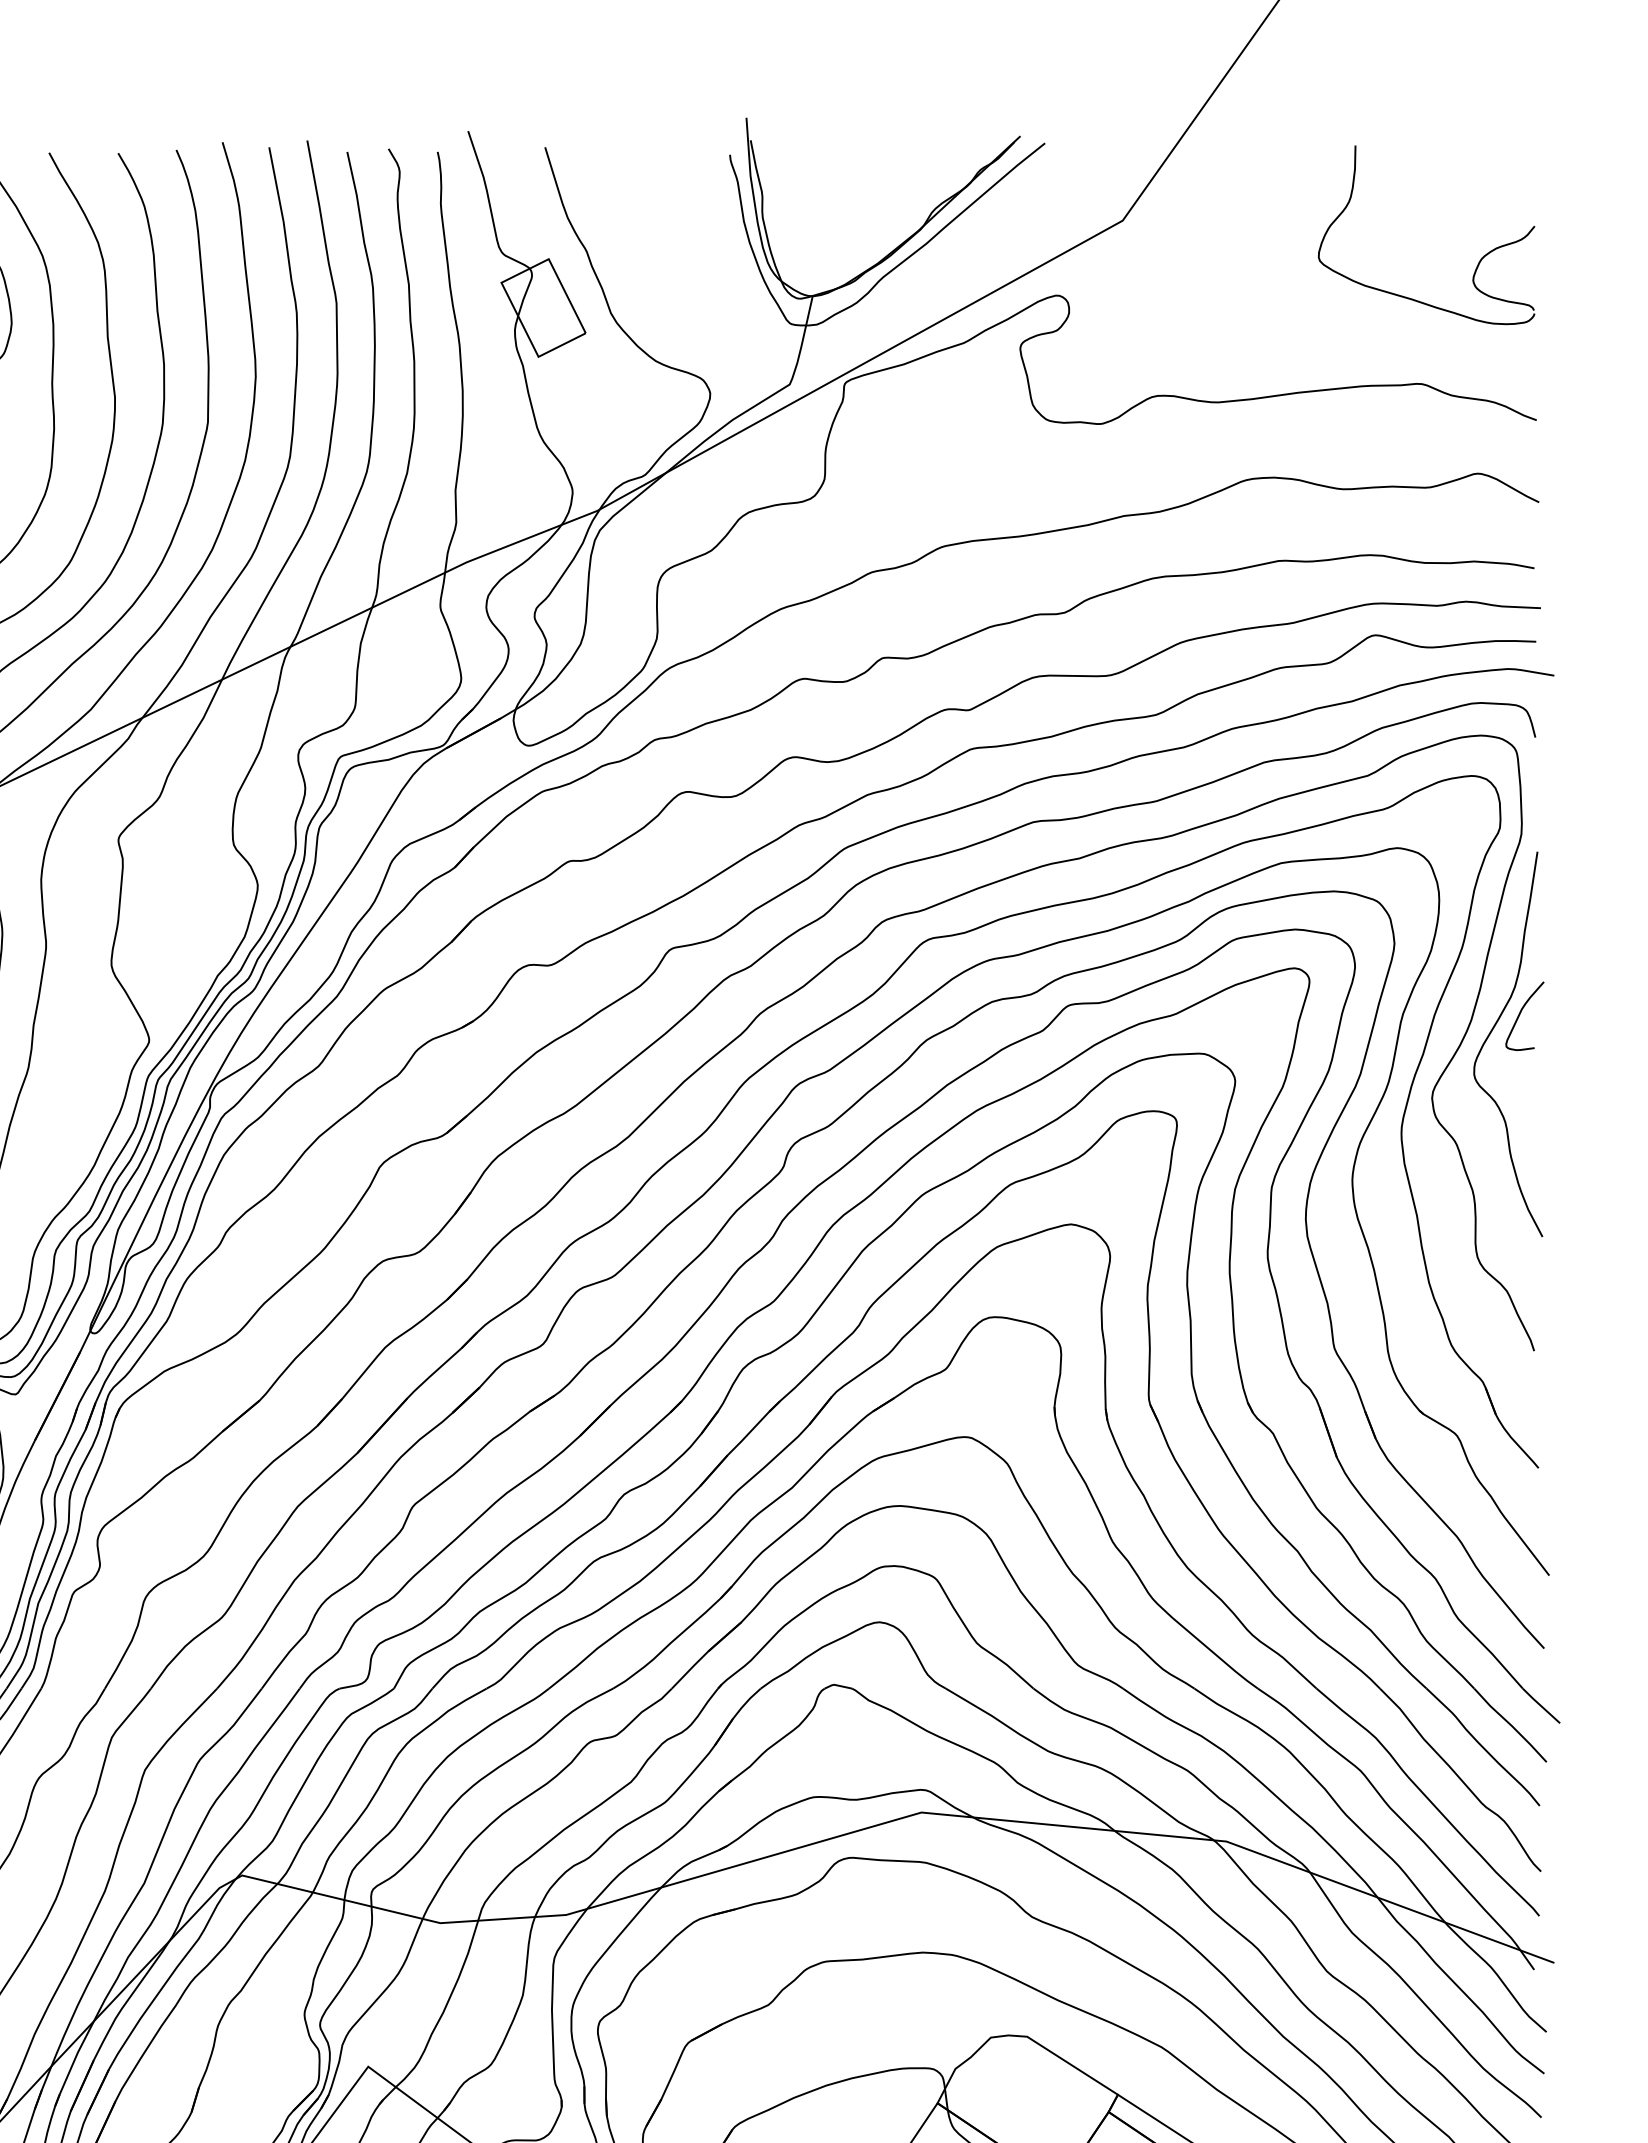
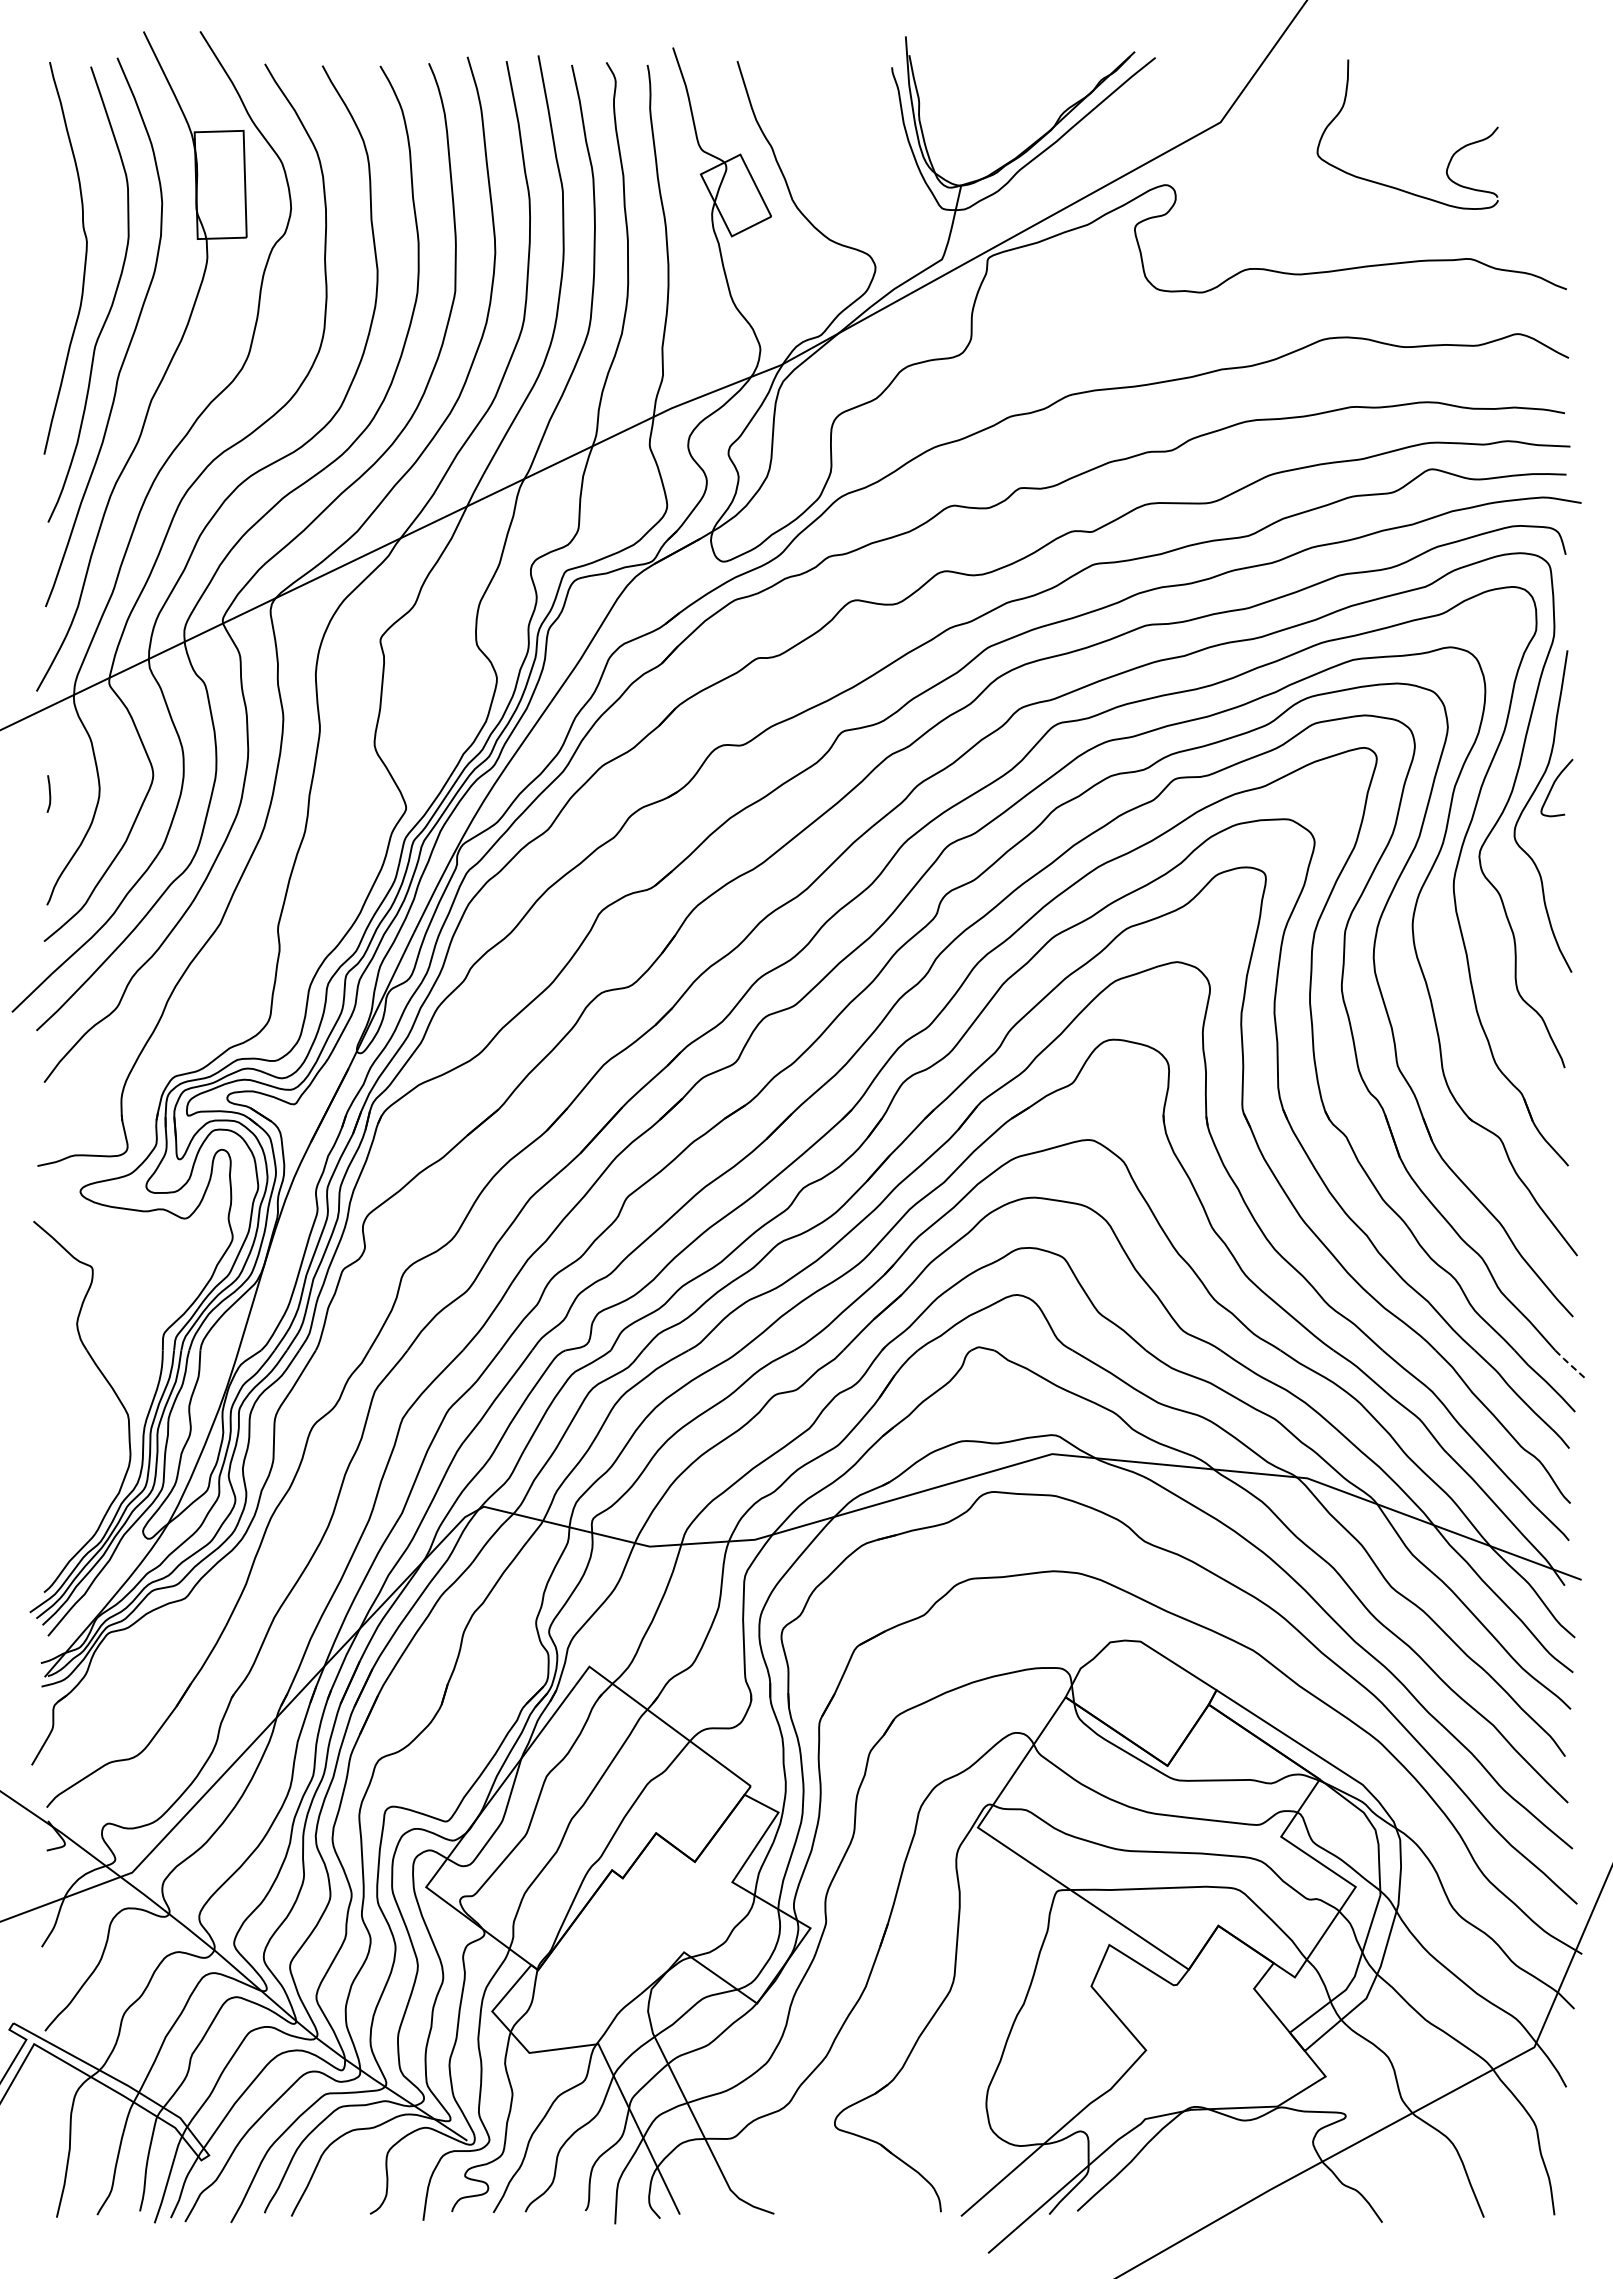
part: (1478, 261) -> (1451, 156), moved
line: (1541, 1705) -> (1570, 1364), solid -> dashed

